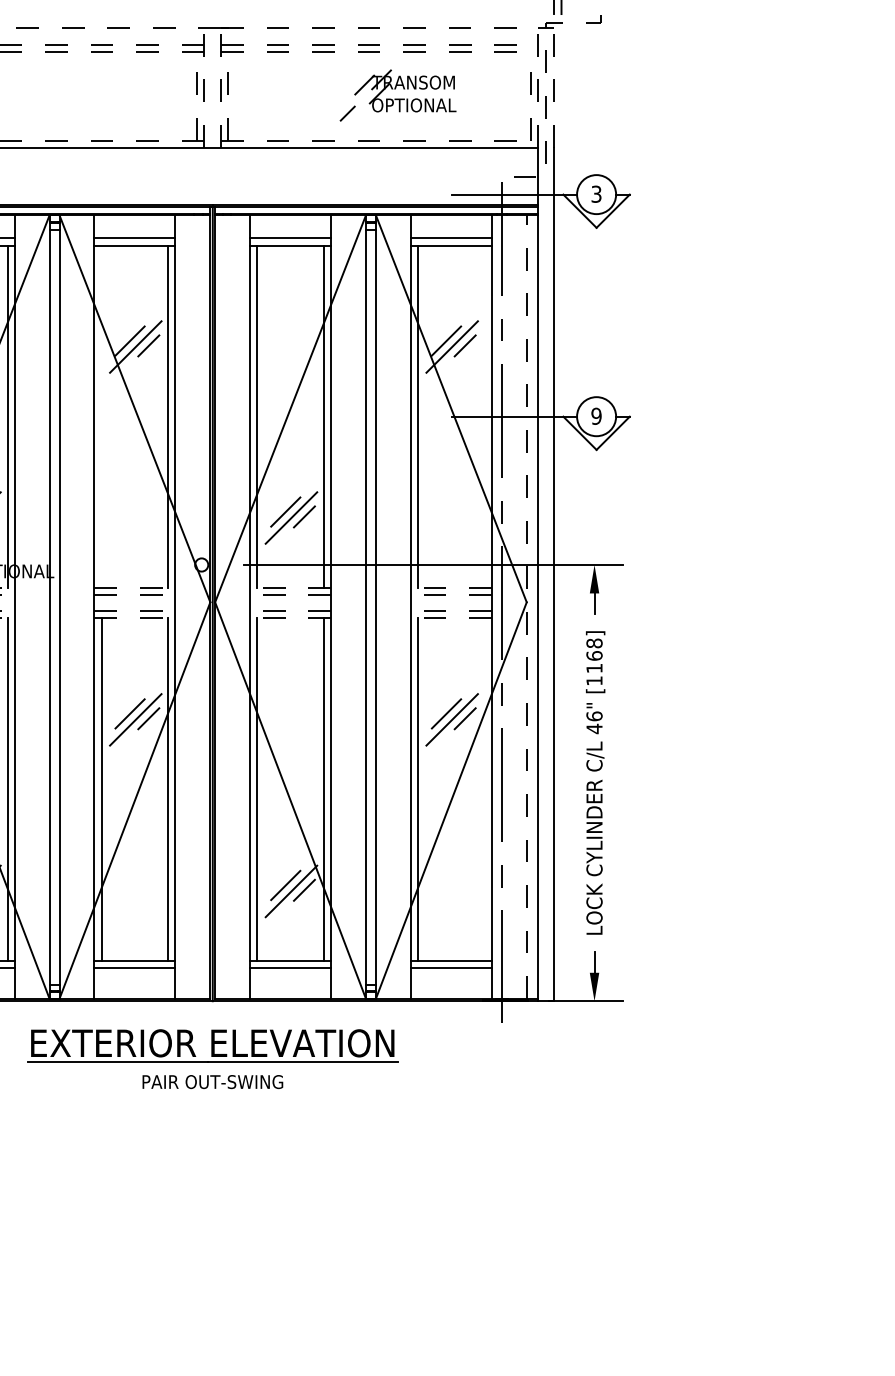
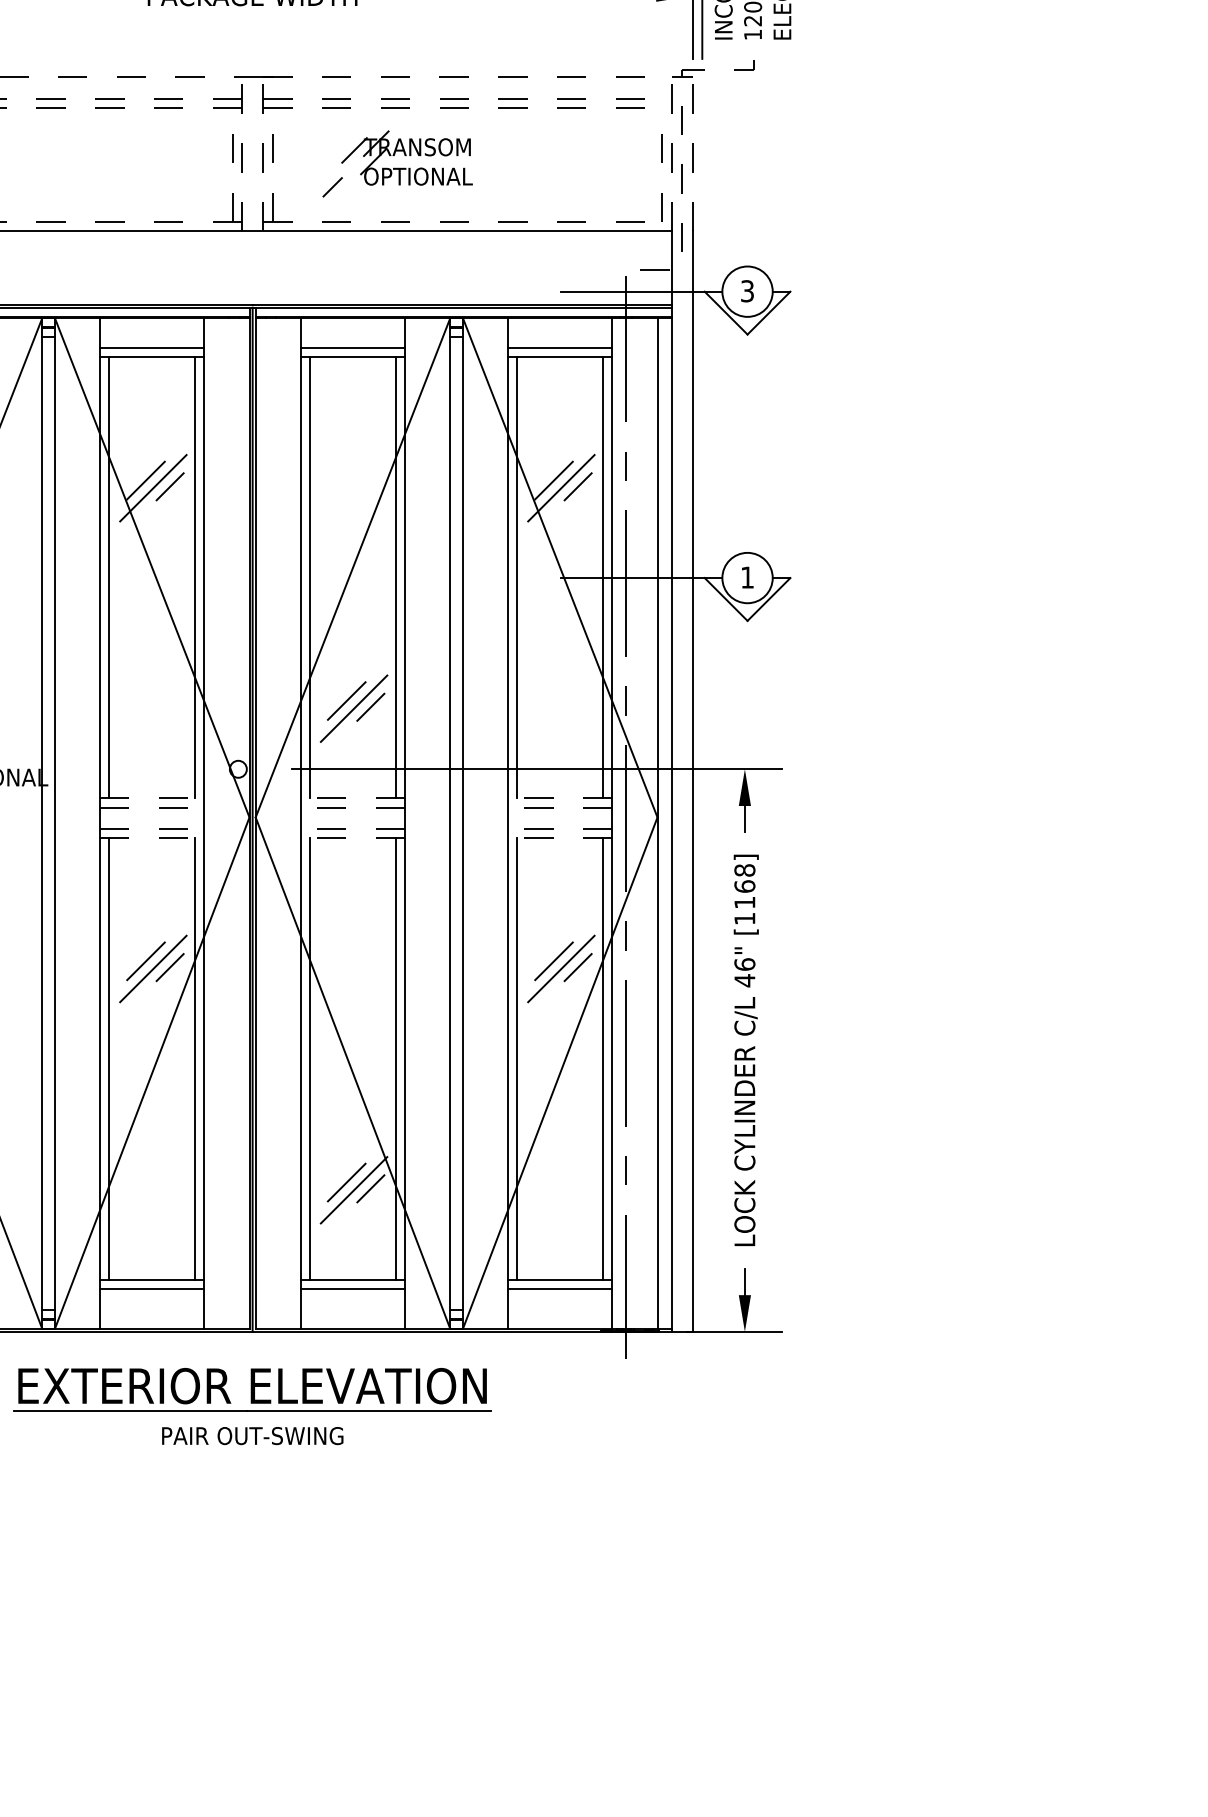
part: (398, 95) -> (397, 163), moved
line: (101, 416) -> (109, 577), added
line: (484, 416) -> (603, 577), added
text: (596, 416) -> (747, 577), 9 -> 1
line: (526, 607) -> (657, 823), dashed -> solid
line: (484, 789) -> (603, 1058), added

